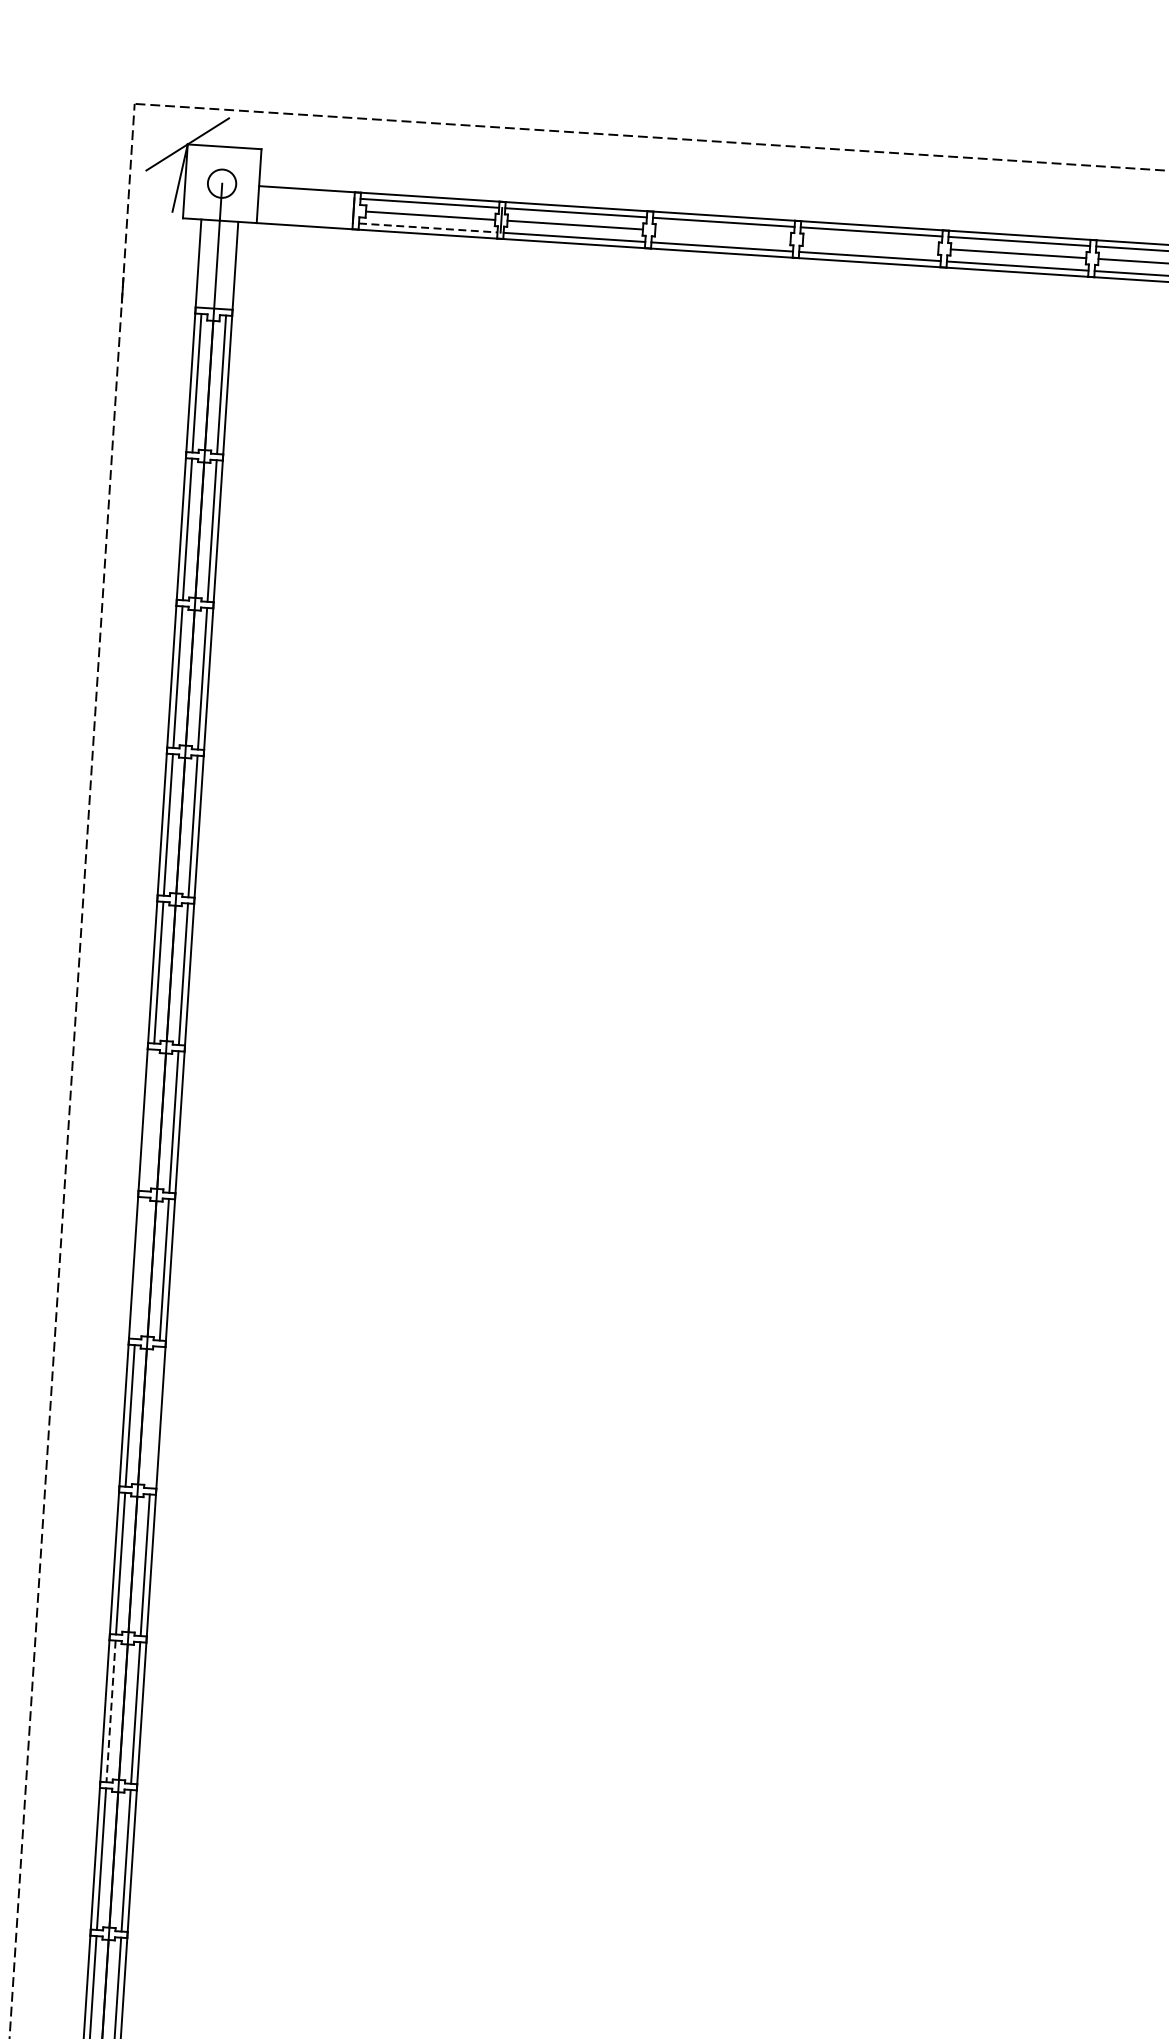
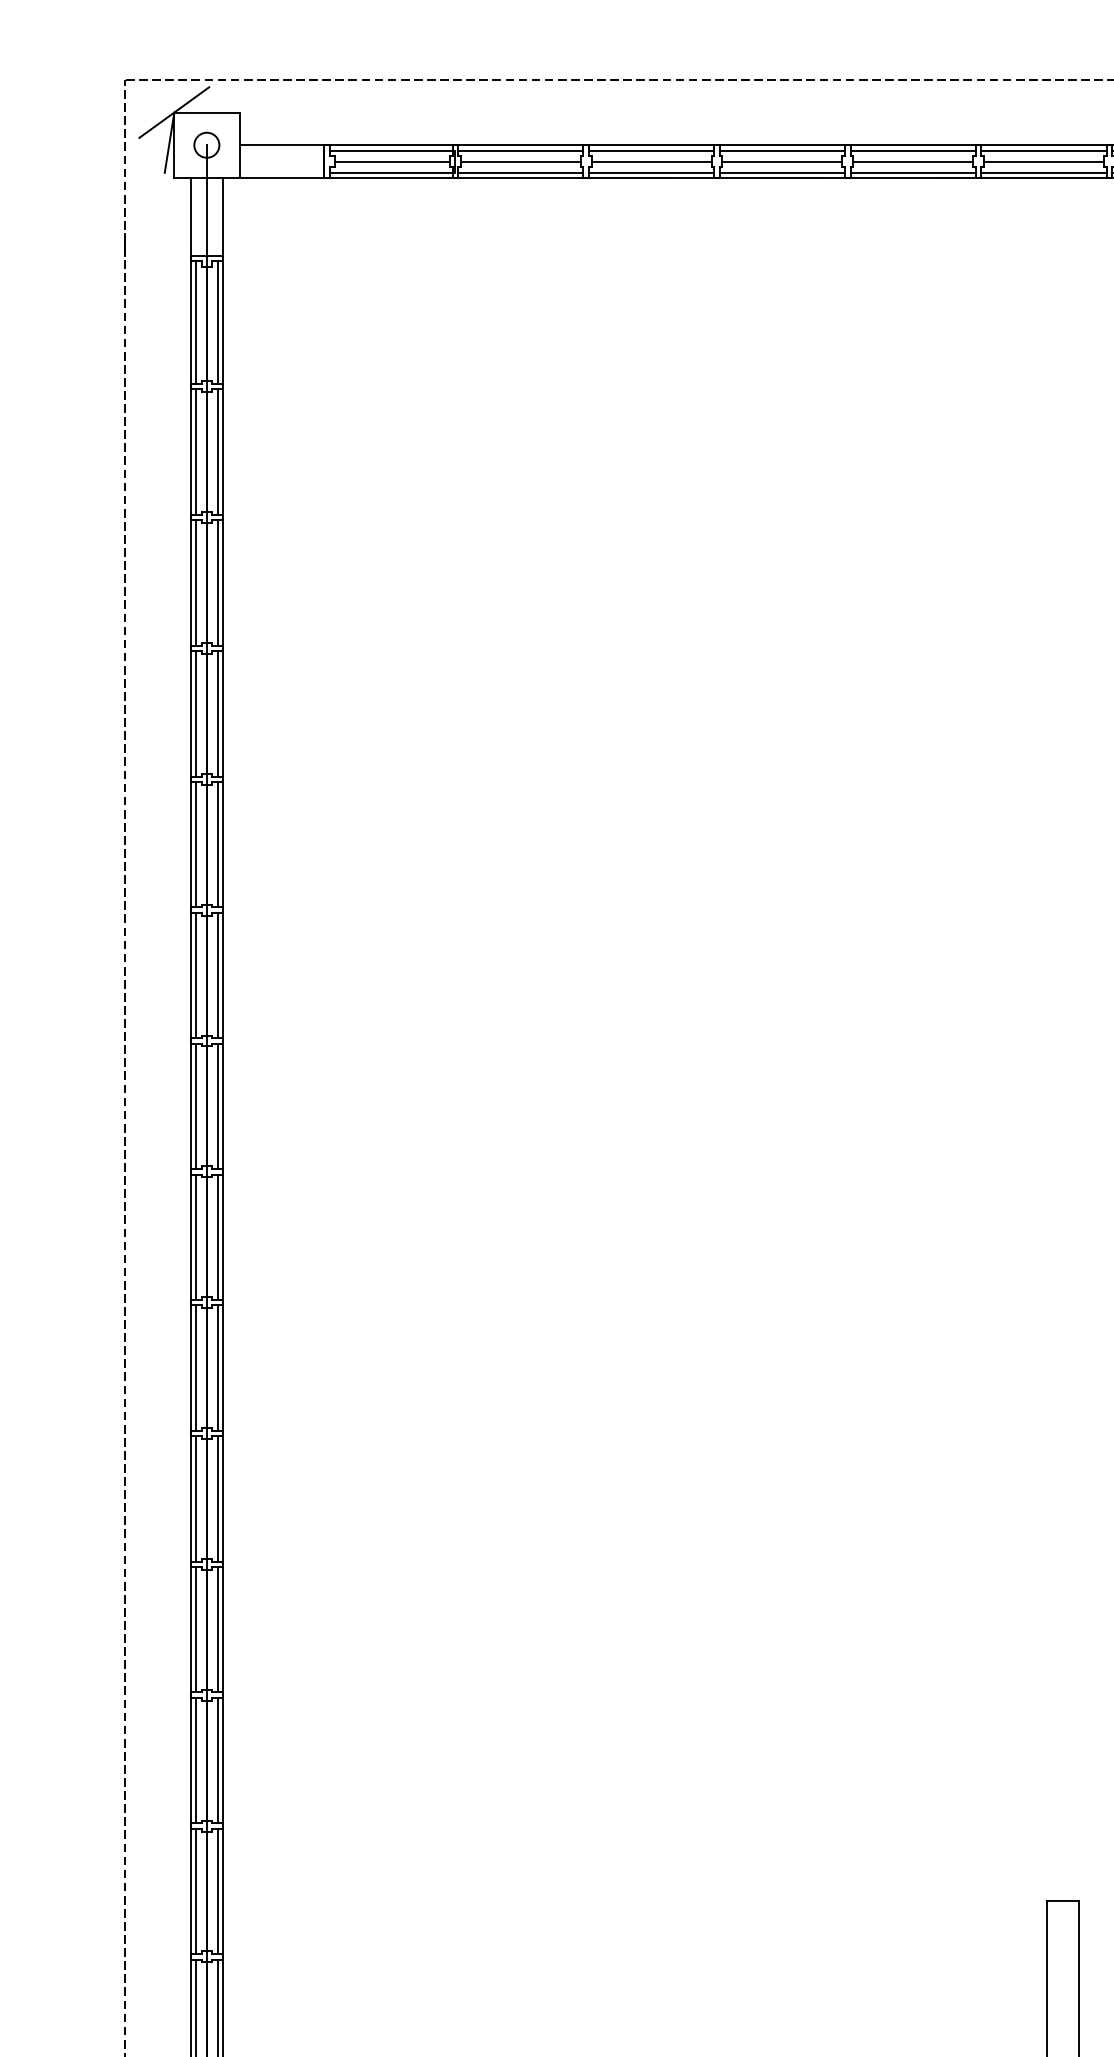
line: (428, 227) -> (391, 172), dashed -> solid
line: (722, 234) -> (651, 161), added
line: (870, 244) -> (782, 161), added
line: (149, 1120) -> (196, 975), added
line: (140, 1268) -> (196, 1106), added
line: (154, 1416) -> (217, 1236), added
line: (111, 1710) -> (196, 1498), dashed -> solid

